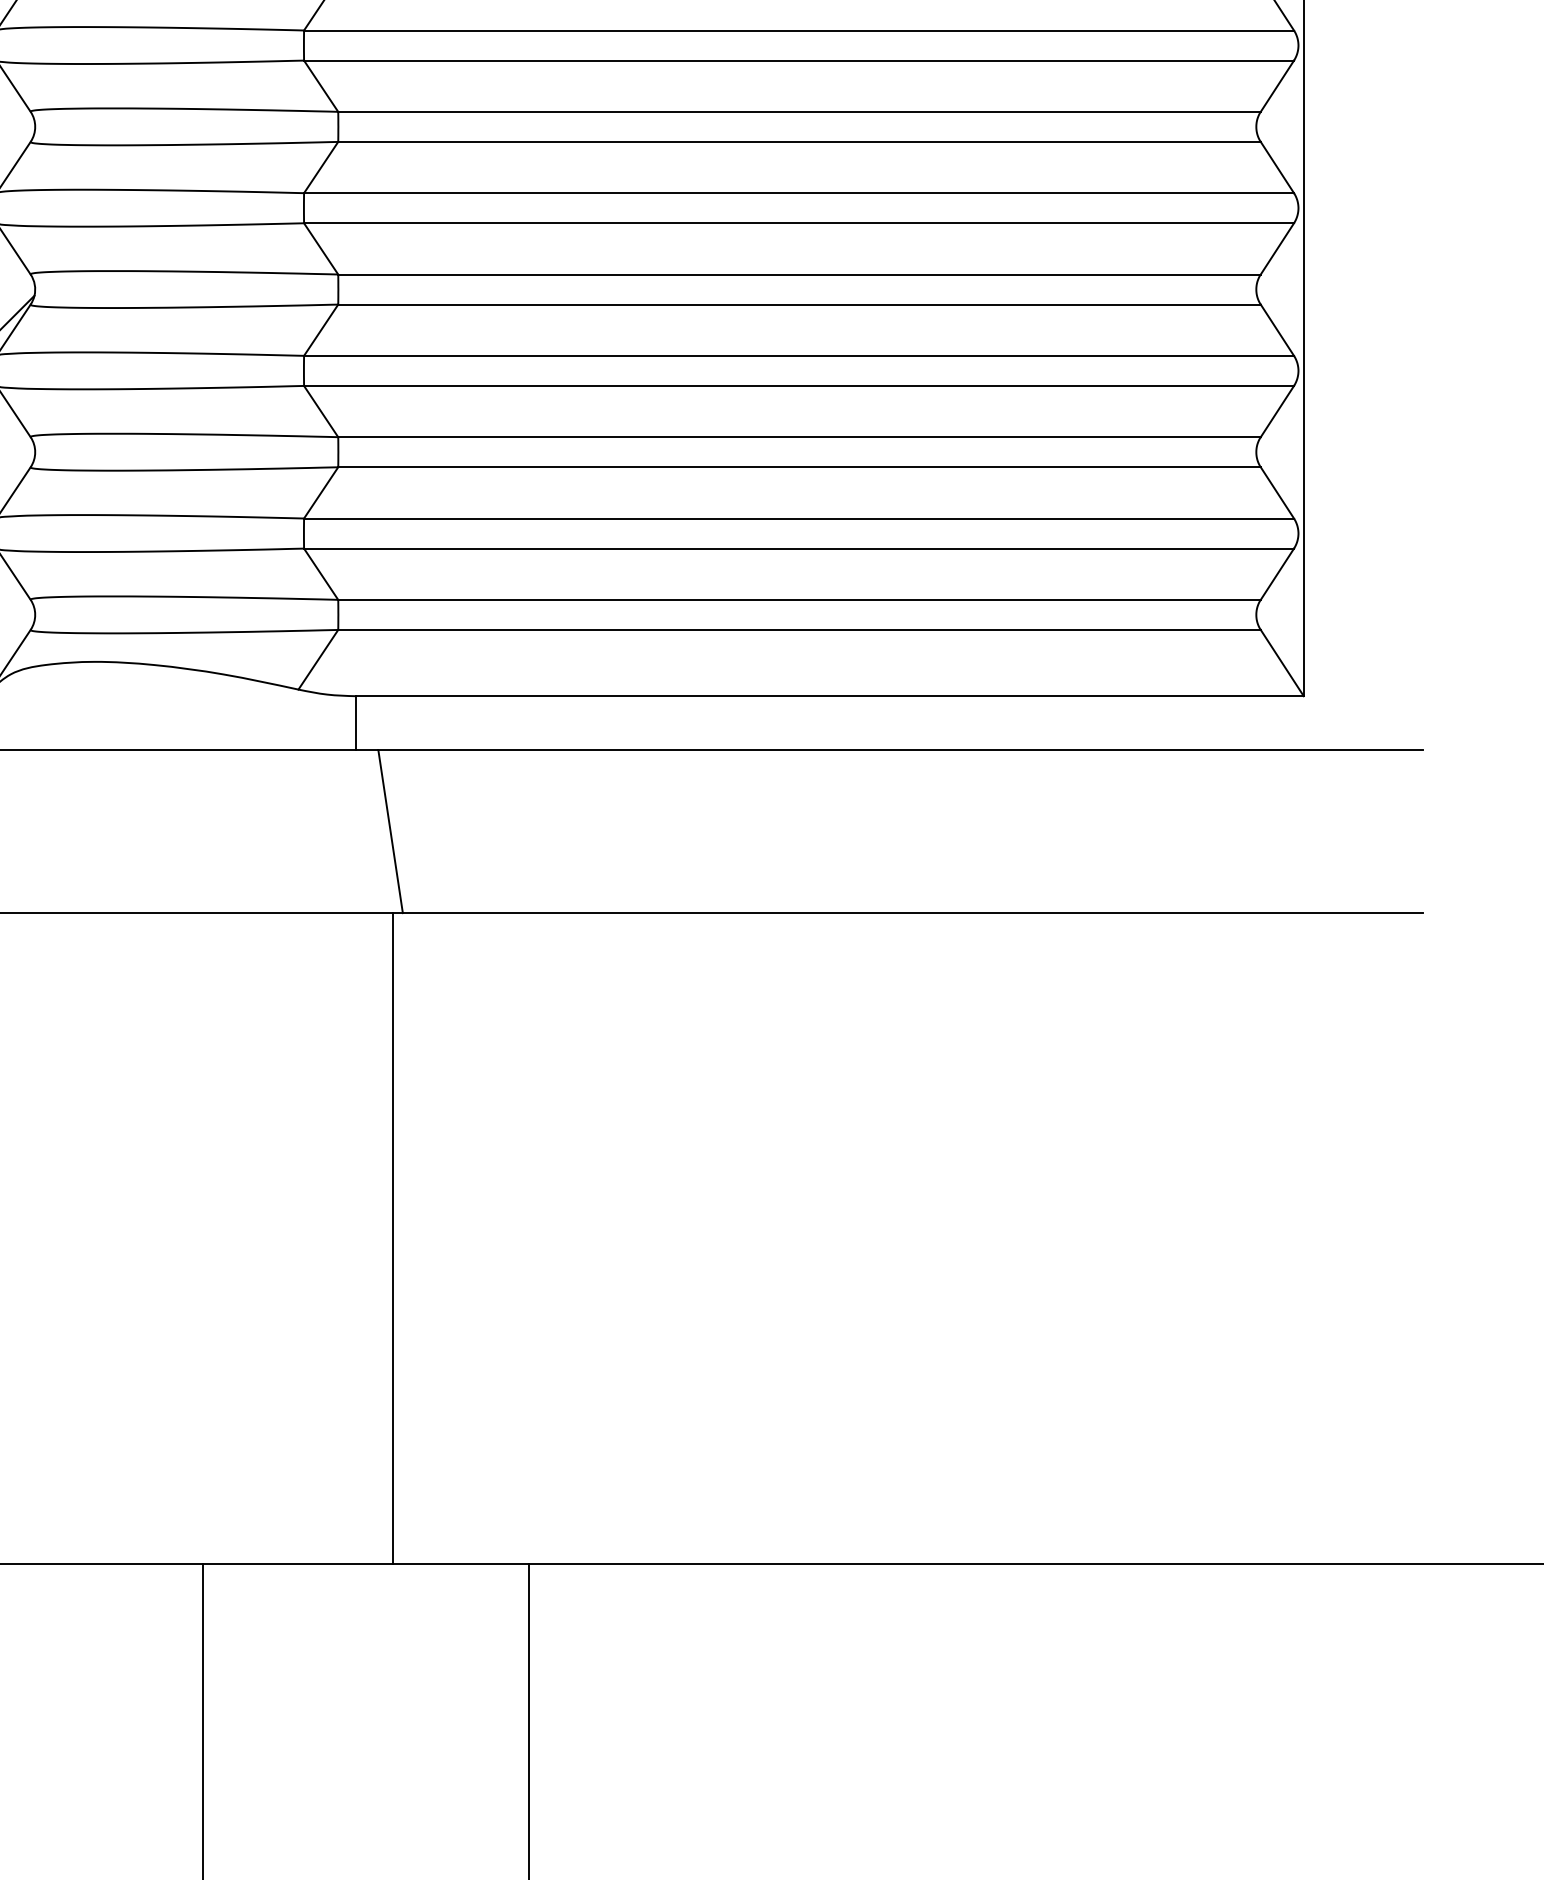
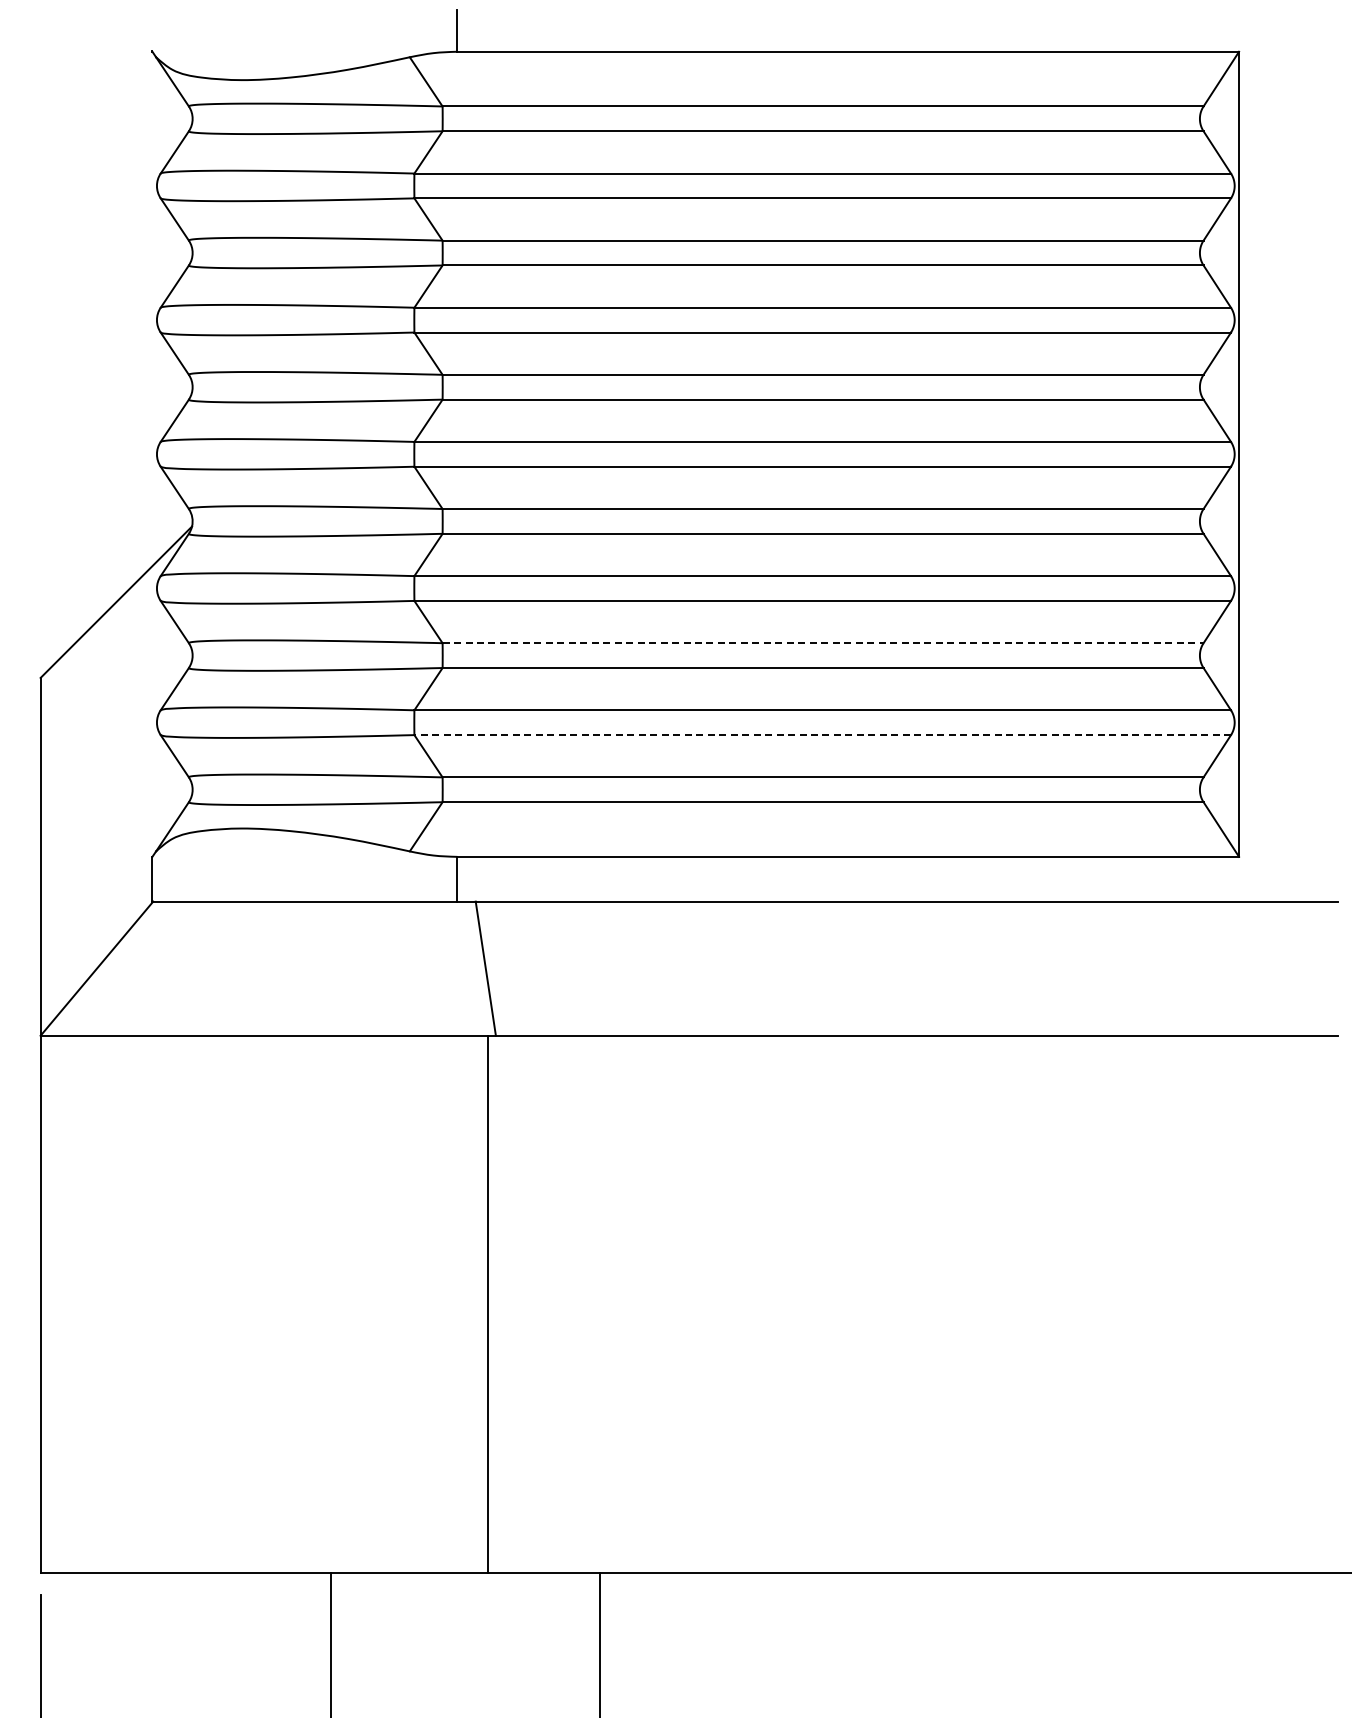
line: (800, 437) -> (823, 643), solid -> dashed
line: (798, 549) -> (822, 735), solid -> dashed

